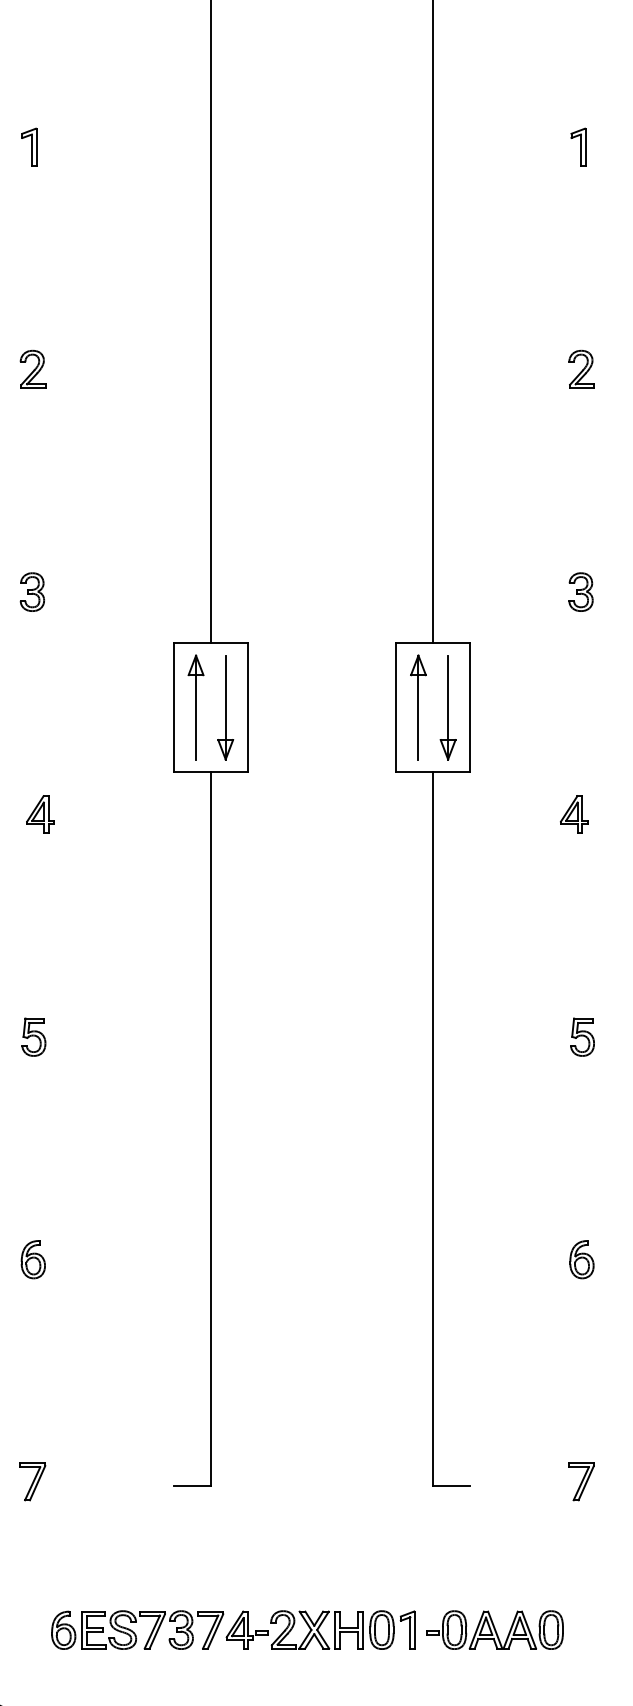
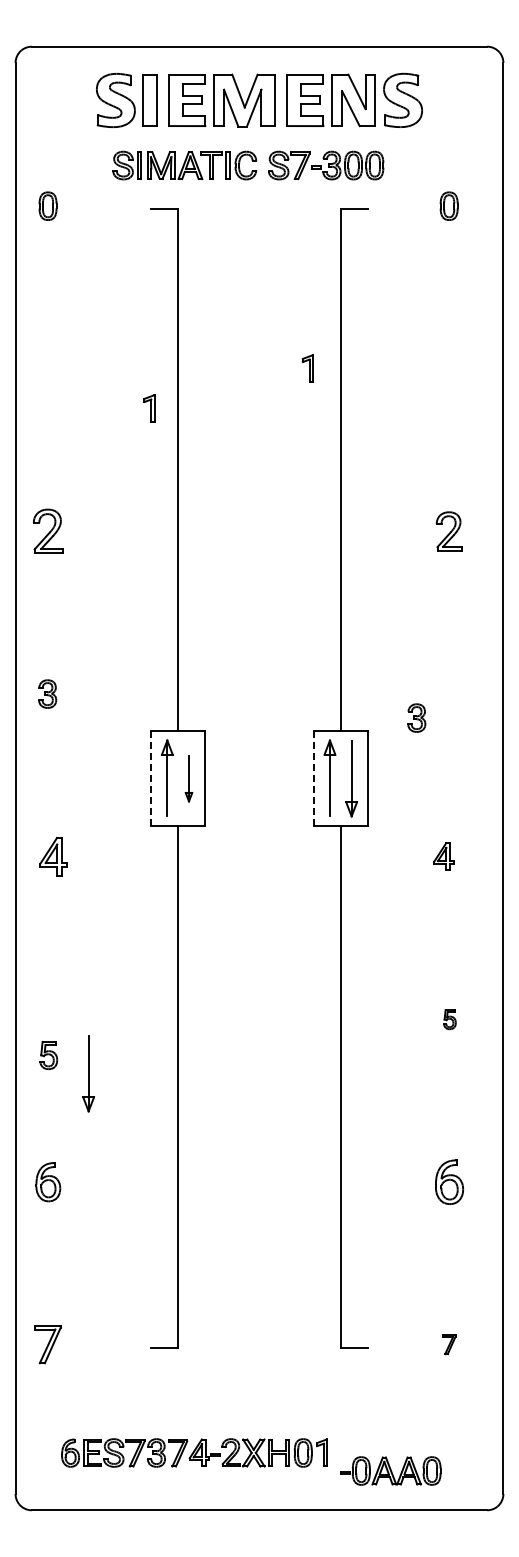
part: (29, 146) -> (149, 408), moved
part: (577, 146) -> (307, 368), moved
part: (32, 368) -> (47, 530), size x1.6
part: (580, 368) -> (448, 530), size x1.4
part: (580, 591) -> (416, 717), moved
line: (174, 706) -> (151, 777), solid -> dashed
line: (395, 706) -> (313, 777), solid -> dashed
part: (225, 707) -> (188, 778), size x0.6
part: (38, 814) -> (52, 856), size x1.4
part: (33, 1037) -> (48, 1055), moved
part: (581, 1037) -> (449, 1019), size x0.7
part: (88, 1111) -> (88, 1073), added
part: (33, 1258) -> (48, 1181), size x1.4
part: (581, 1258) -> (449, 1181), size x1.6
part: (33, 1481) -> (48, 1344), size x1.4
part: (581, 1481) -> (449, 1344), size x0.7
part: (494, 1629) -> (390, 1470), moved

